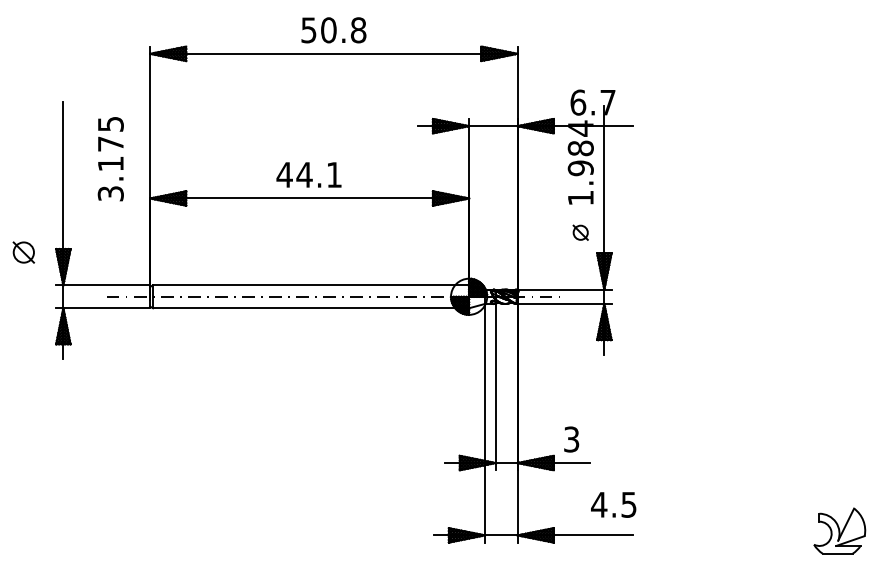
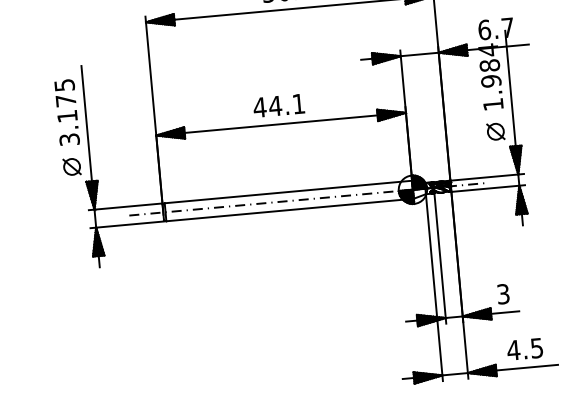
text: (110, 159) -> (66, 112), moved
part: (580, 232) -> (495, 131), size x1.43
part: (23, 252) -> (71, 166), moved
text: (613, 504) -> (524, 349), moved

